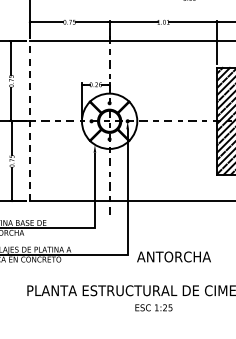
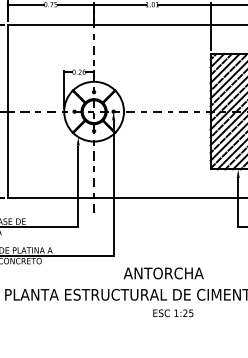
line: (29, 120) -> (7, 110), dashed -> solid
text: (173, 256) -> (163, 272), moved
text: (153, 307) -> (172, 312), moved

